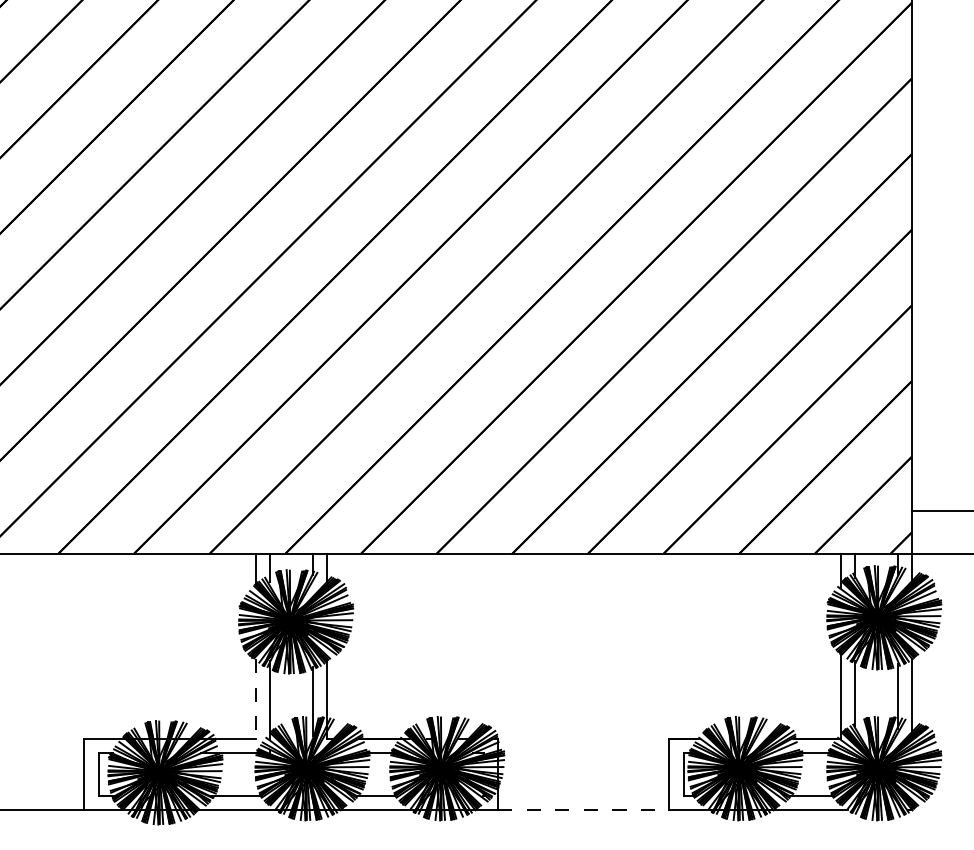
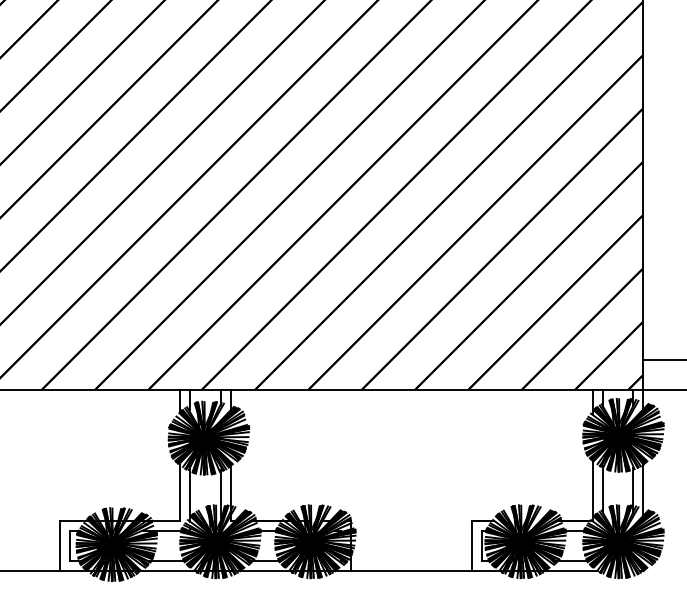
line: (255, 699) -> (180, 492), dashed -> solid
line: (583, 810) -> (411, 571), dashed -> solid

